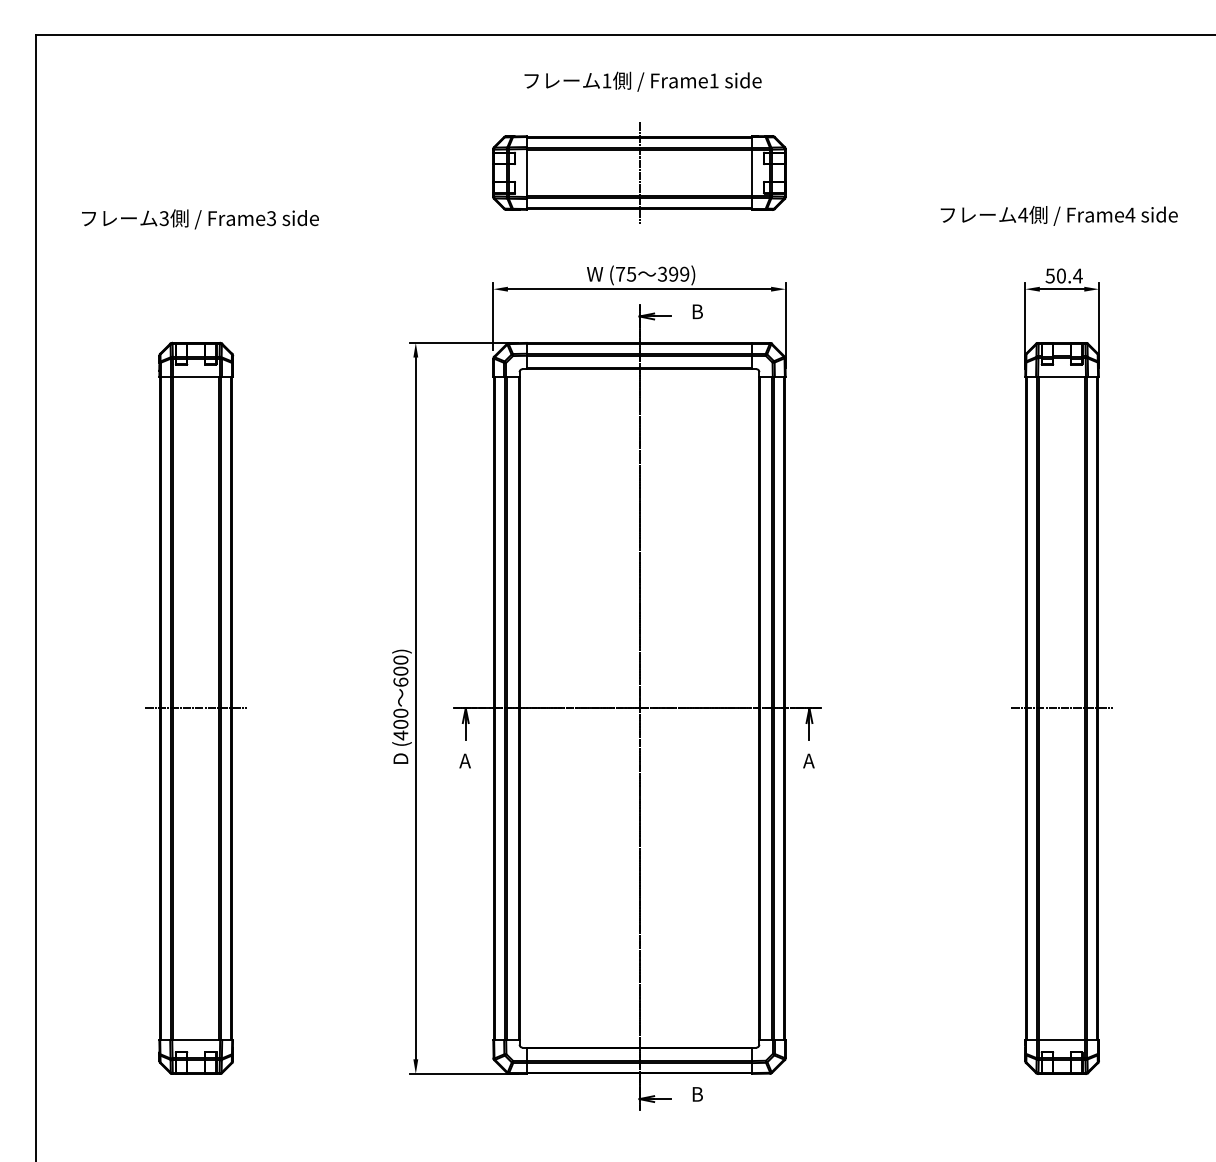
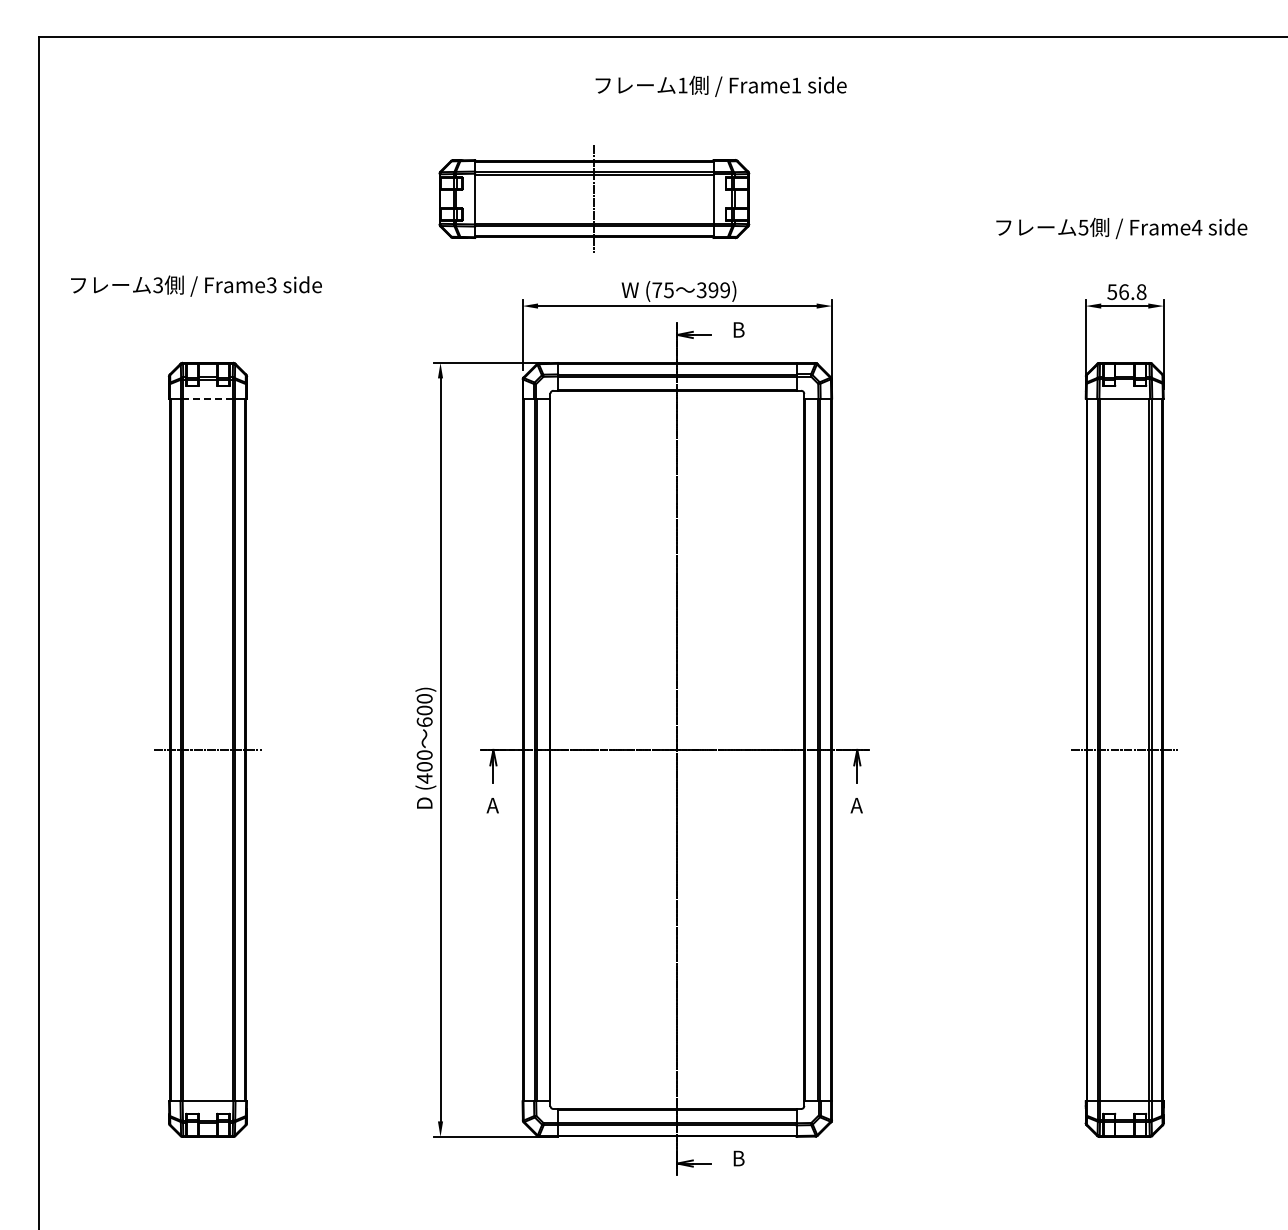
text: (642, 80) -> (720, 85), moved
part: (639, 172) -> (594, 198), moved
text: (1023, 215) -> (1083, 227), 4 -> 5
text: (200, 218) -> (196, 285), moved
text: (1069, 276) -> (1132, 292), 50.4 -> 56.8
line: (196, 376) -> (208, 398), solid -> dashed

